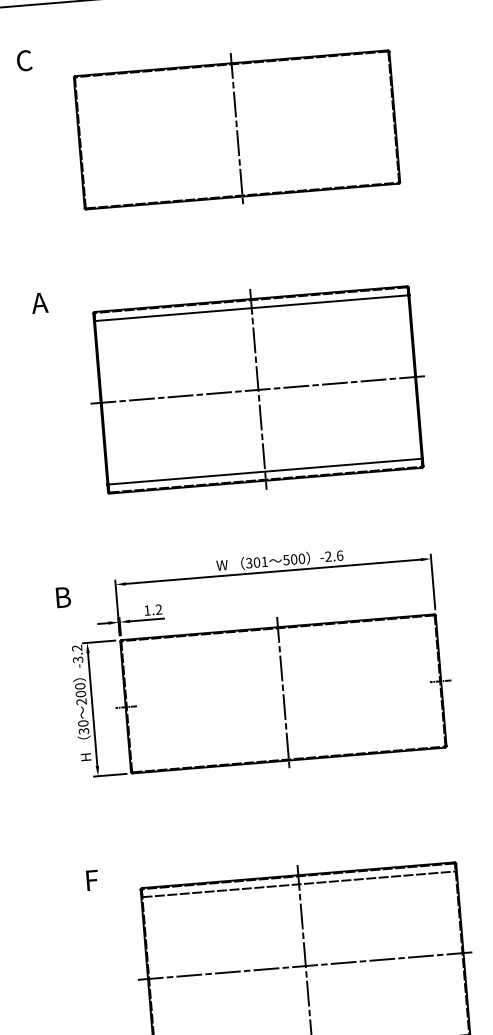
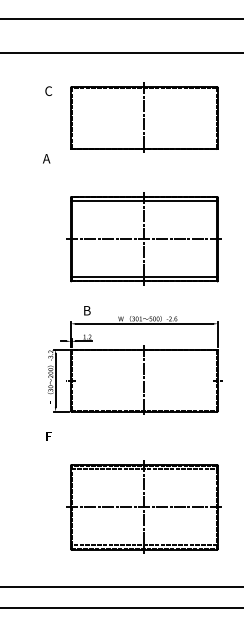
text: (23, 59) -> (48, 90), moved
text: (39, 302) -> (46, 158), moved
text: (63, 596) -> (87, 310), moved
text: (91, 880) -> (48, 436), moved

